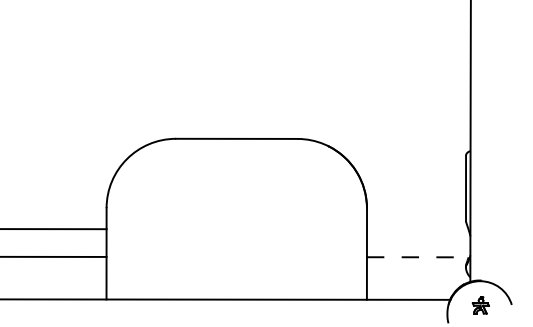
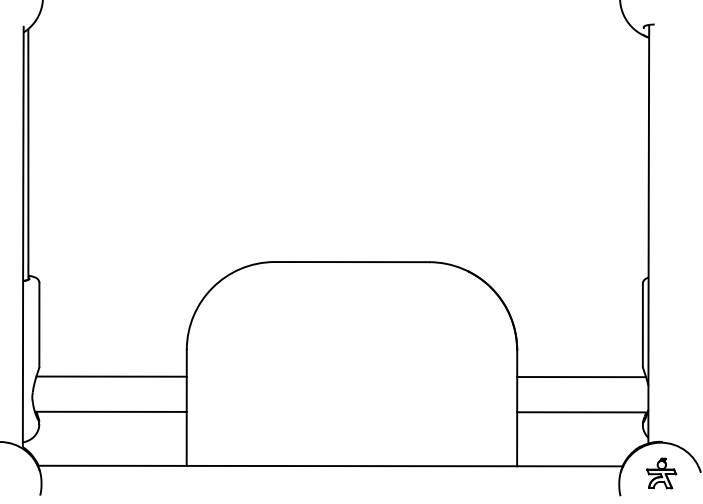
line: (417, 229) -> (581, 377), added
line: (418, 257) -> (582, 412), dashed -> solid
part: (480, 305) -> (661, 473), size x1.43

